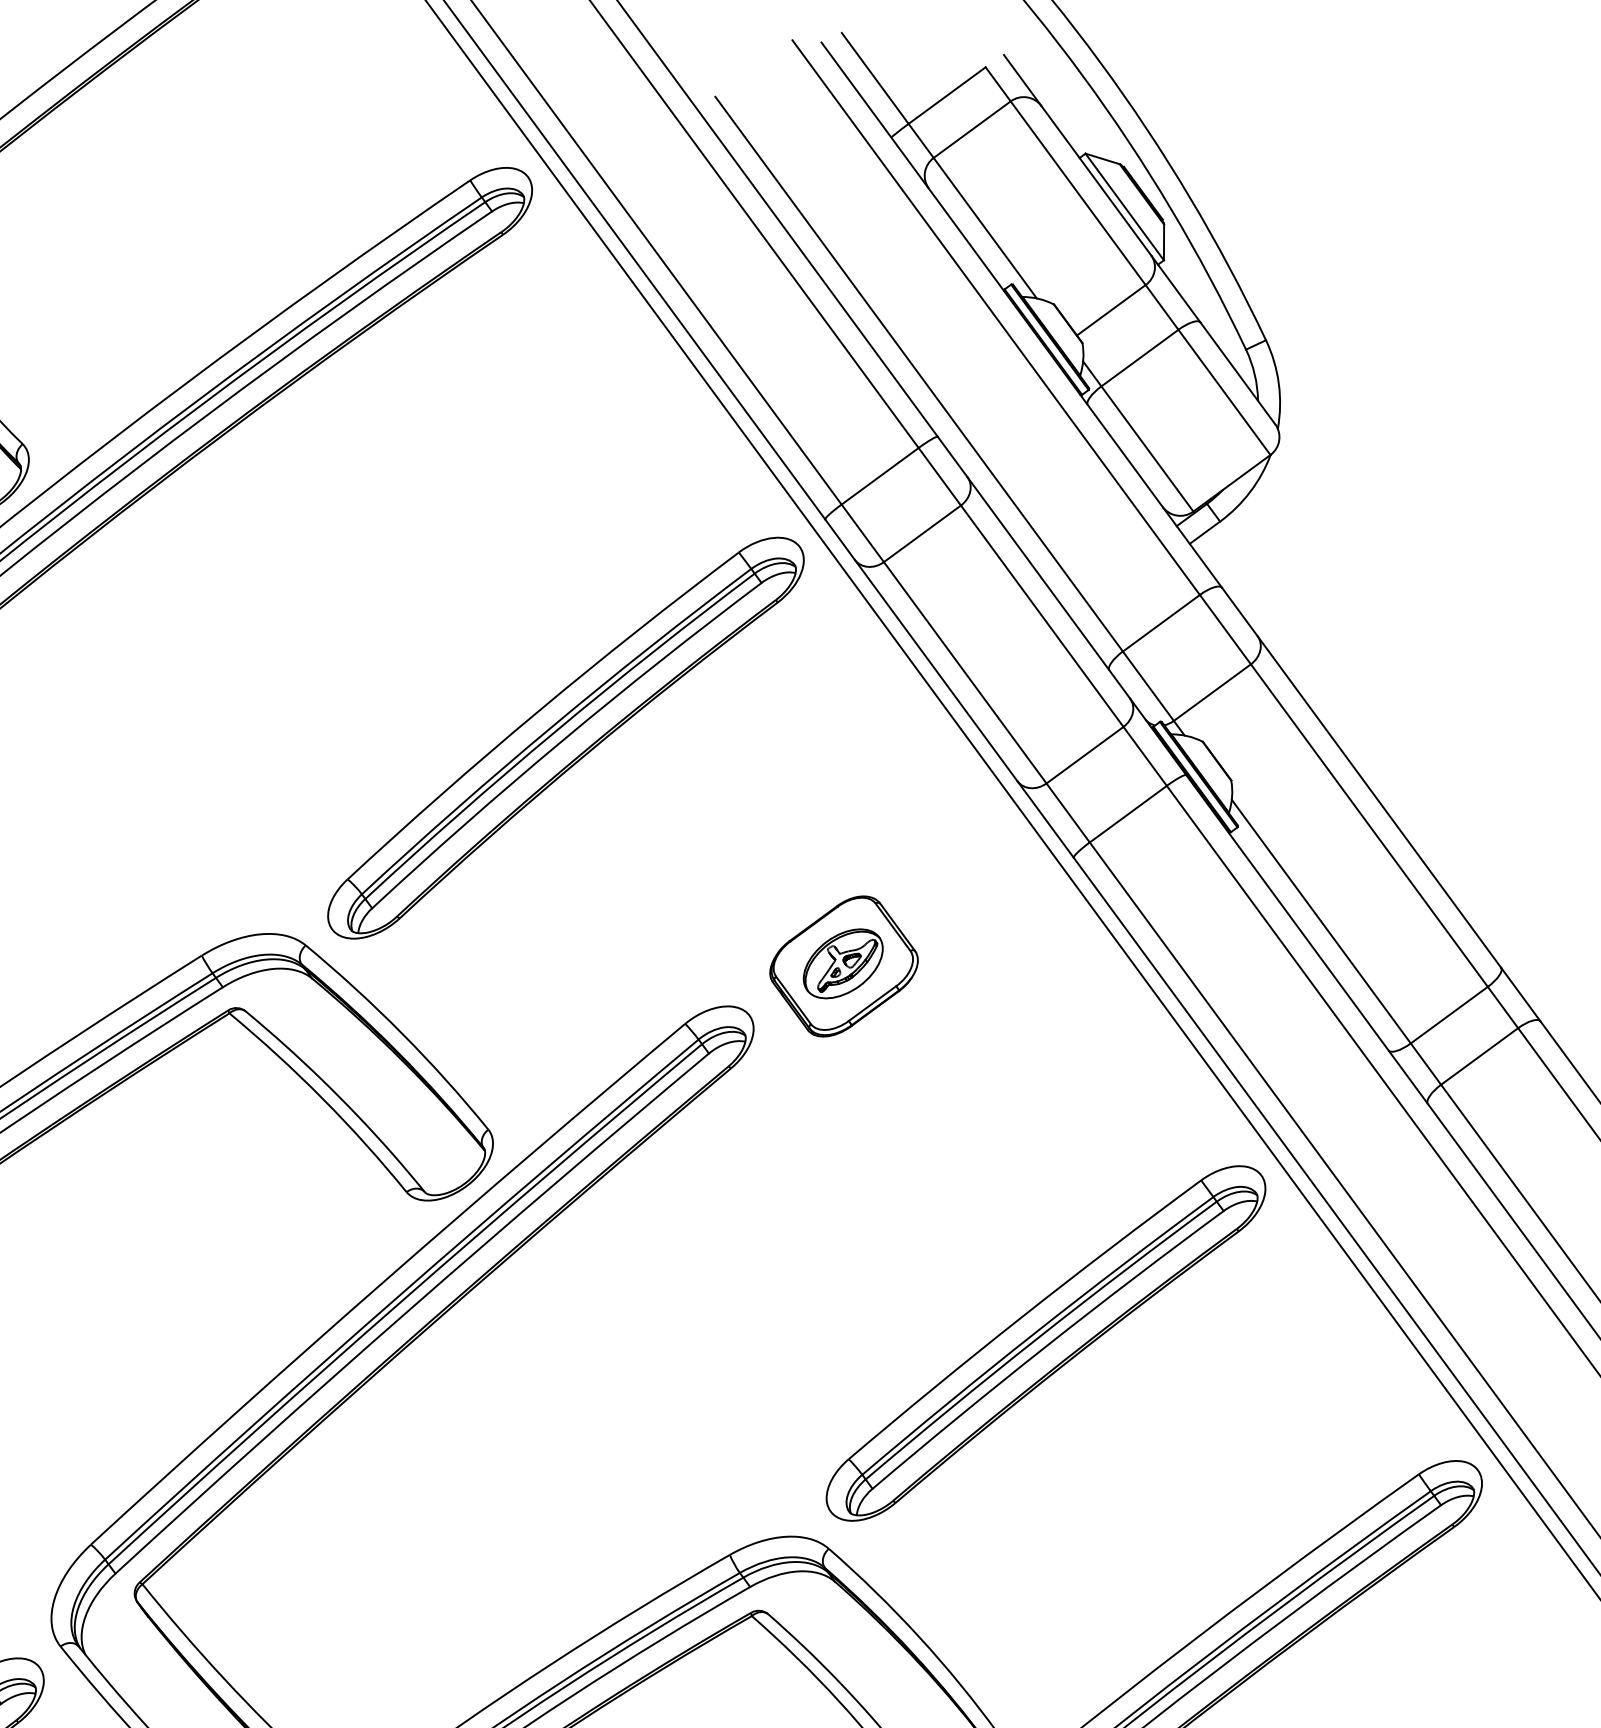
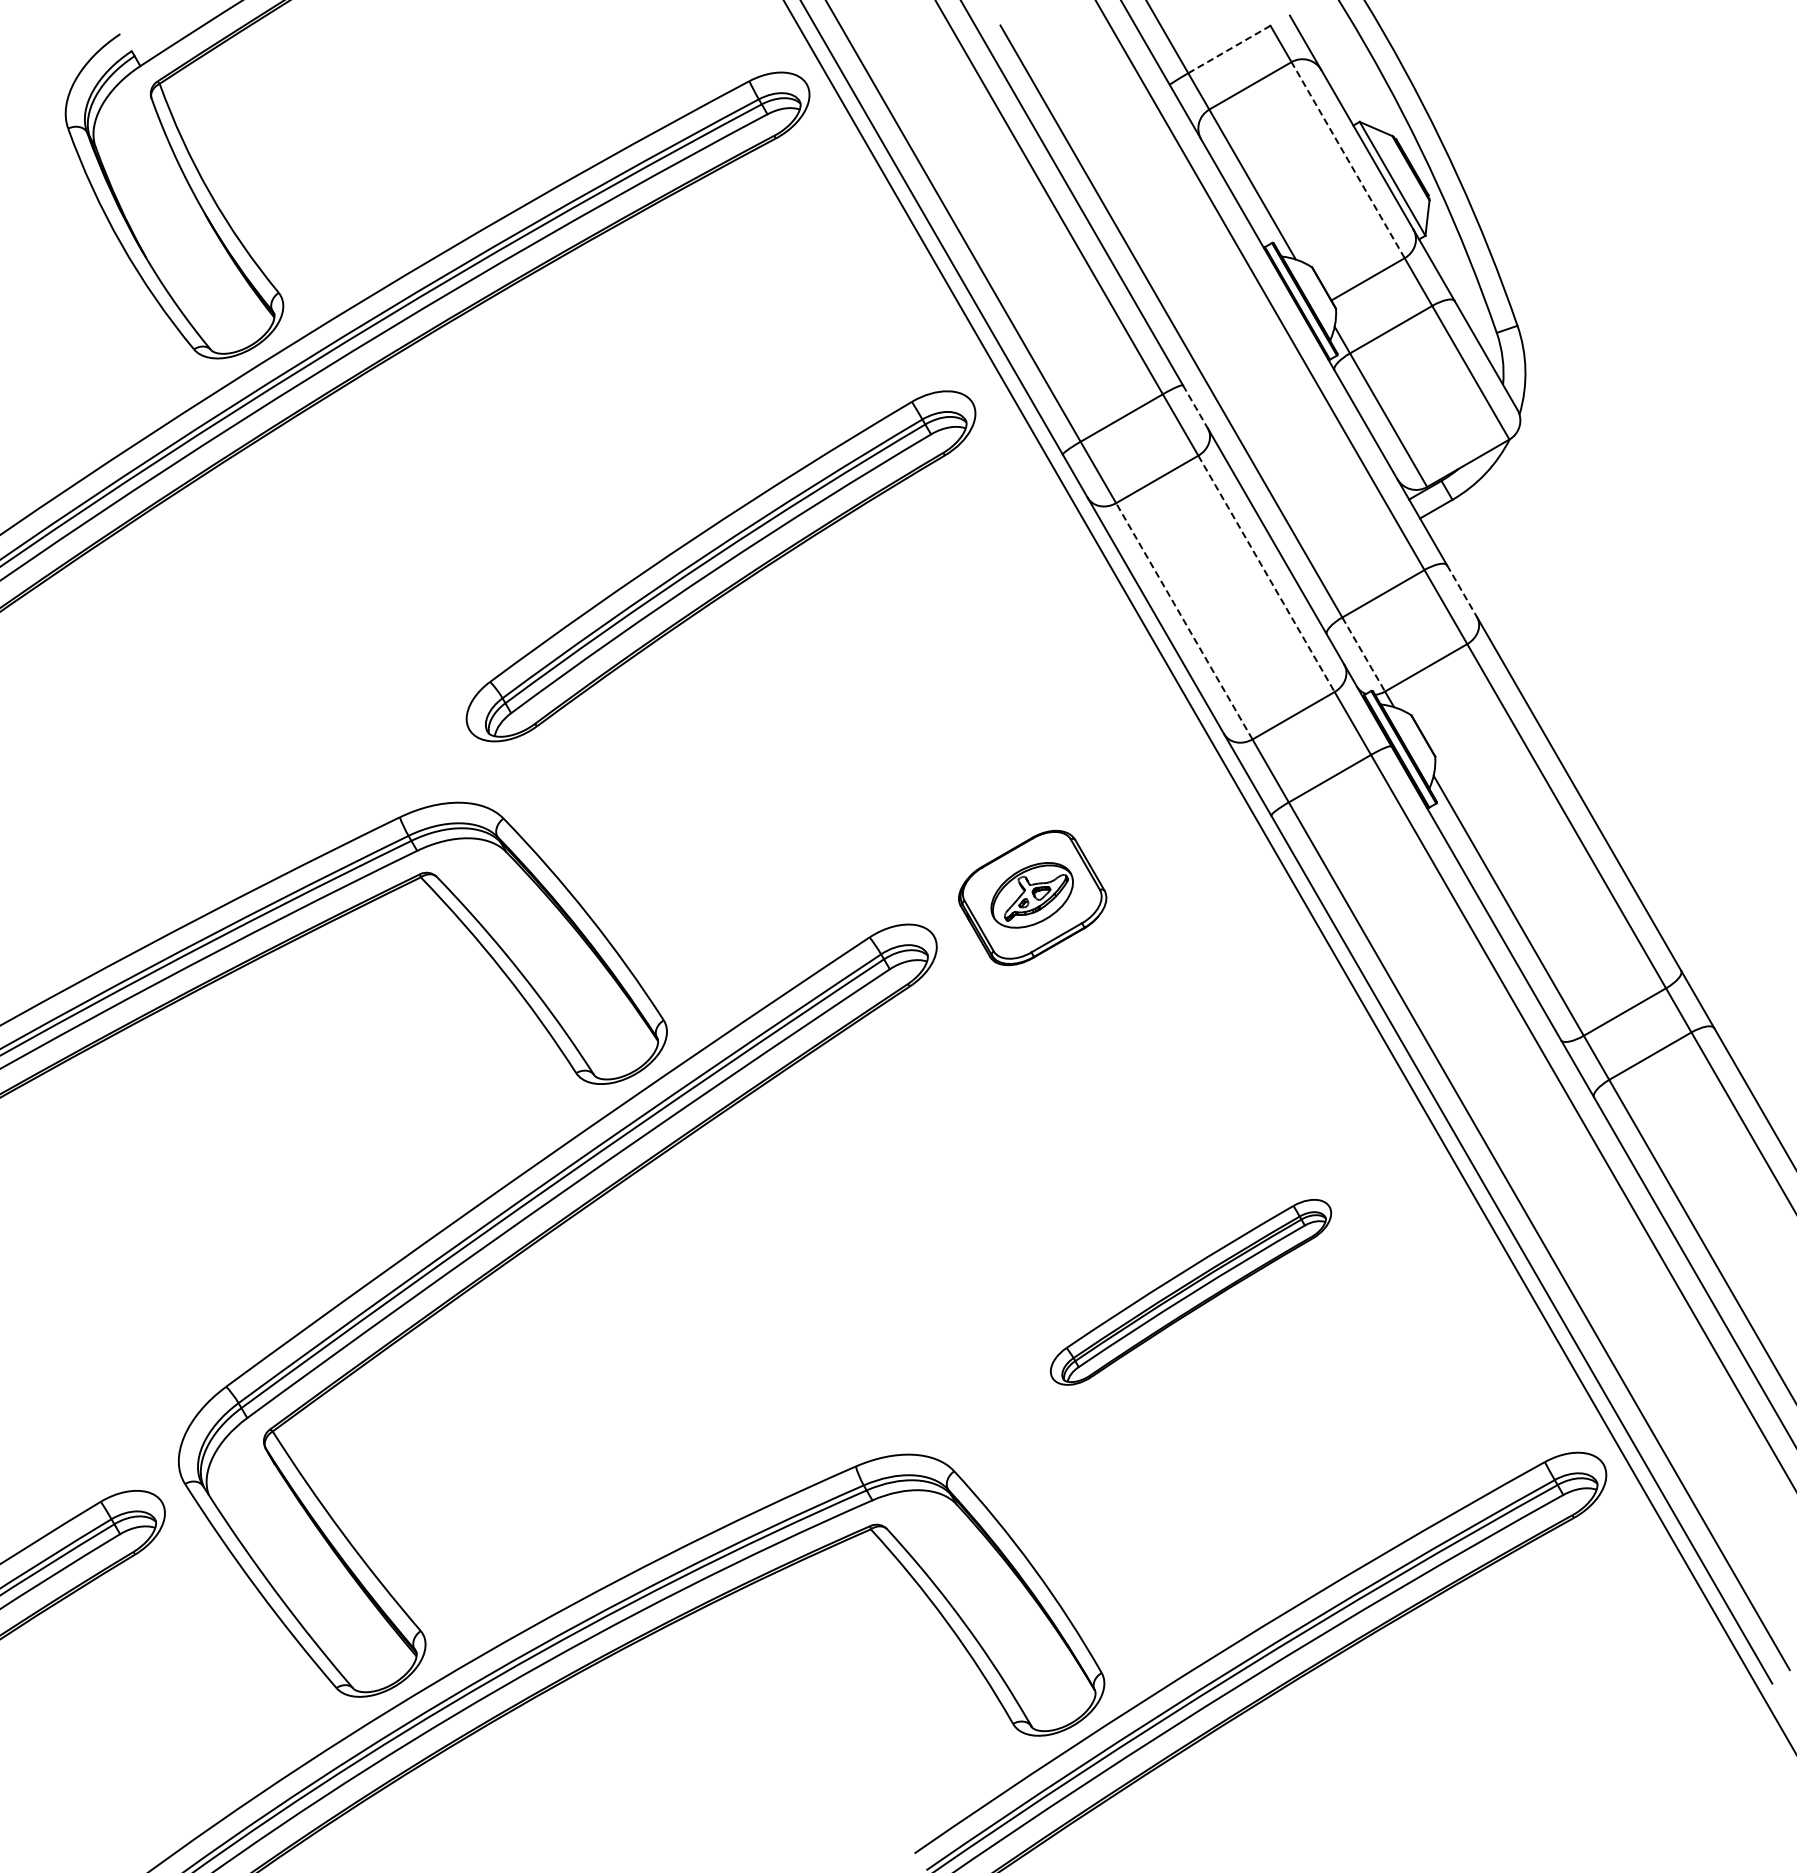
line: (946, 95) -> (1228, 49), solid -> dashed
line: (1077, 192) -> (1347, 159), solid -> dashed
line: (952, 456) -> (1195, 406), solid -> dashed
line: (1240, 612) -> (1462, 591), solid -> dashed
line: (1042, 616) -> (1266, 574), solid -> dashed
line: (965, 671) -> (1184, 620), solid -> dashed
line: (1148, 686) -> (1363, 654), solid -> dashed
part: (565, 738) -> (720, 566), moved
part: (1045, 1343) -> (1190, 1292), size x0.6

